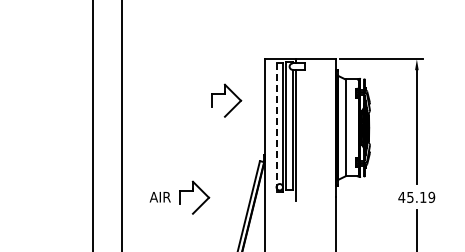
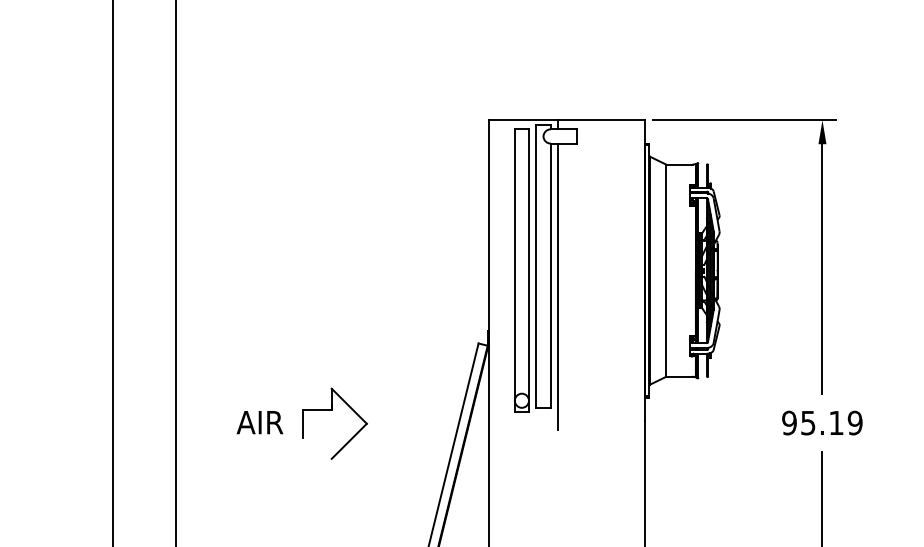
part: (225, 94) -> (402, 197), removed
line: (276, 128) -> (514, 271), dashed -> solid
text: (401, 196) -> (788, 421), 45.19 -> 95.19

